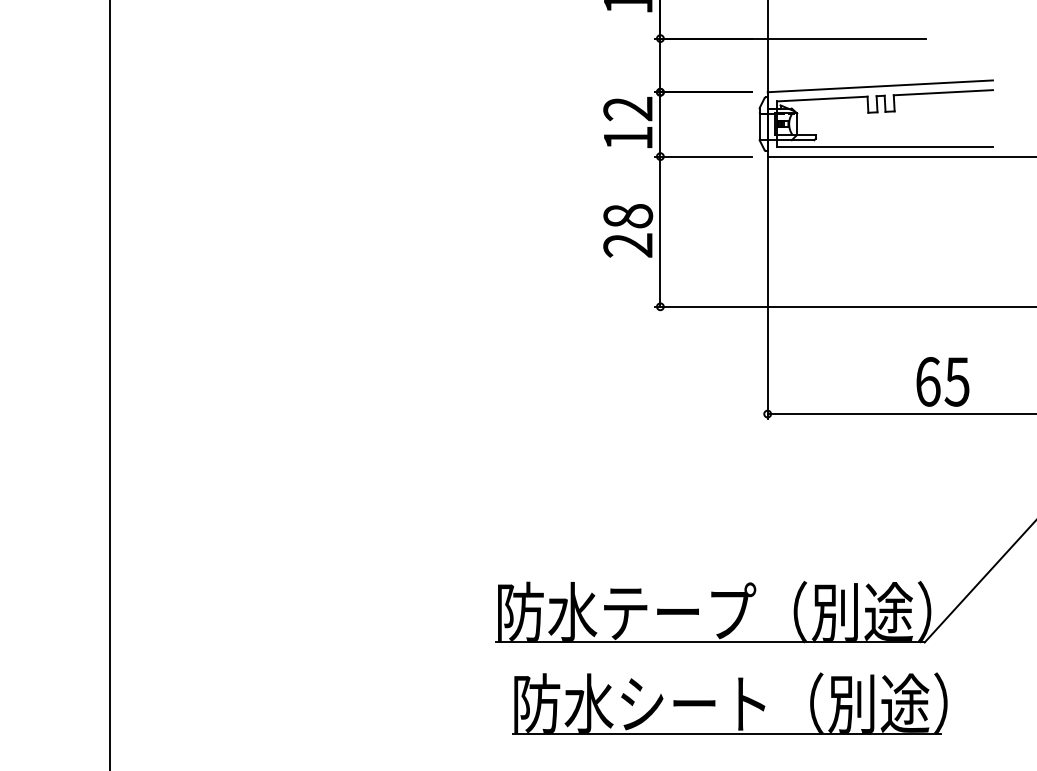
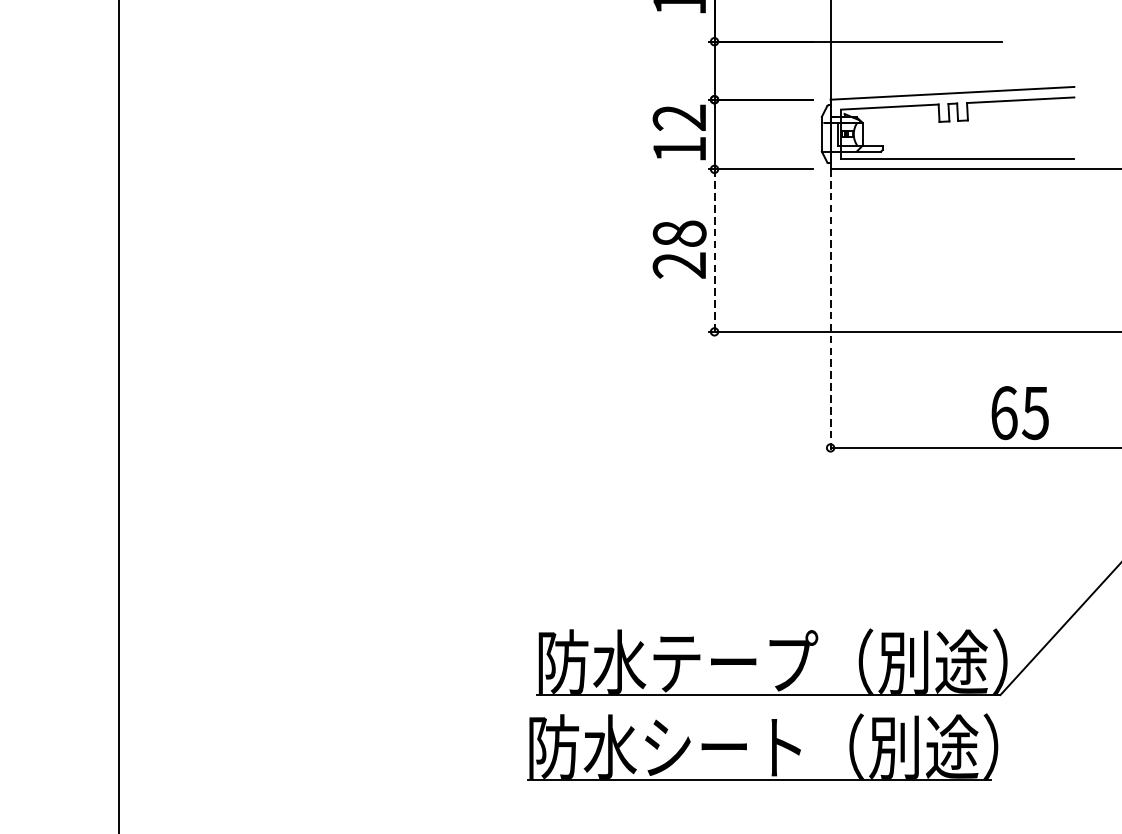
line: (660, 232) -> (714, 251), solid -> dashed
line: (767, 287) -> (830, 310), solid -> dashed
part: (738, 703) -> (771, 746), moved

